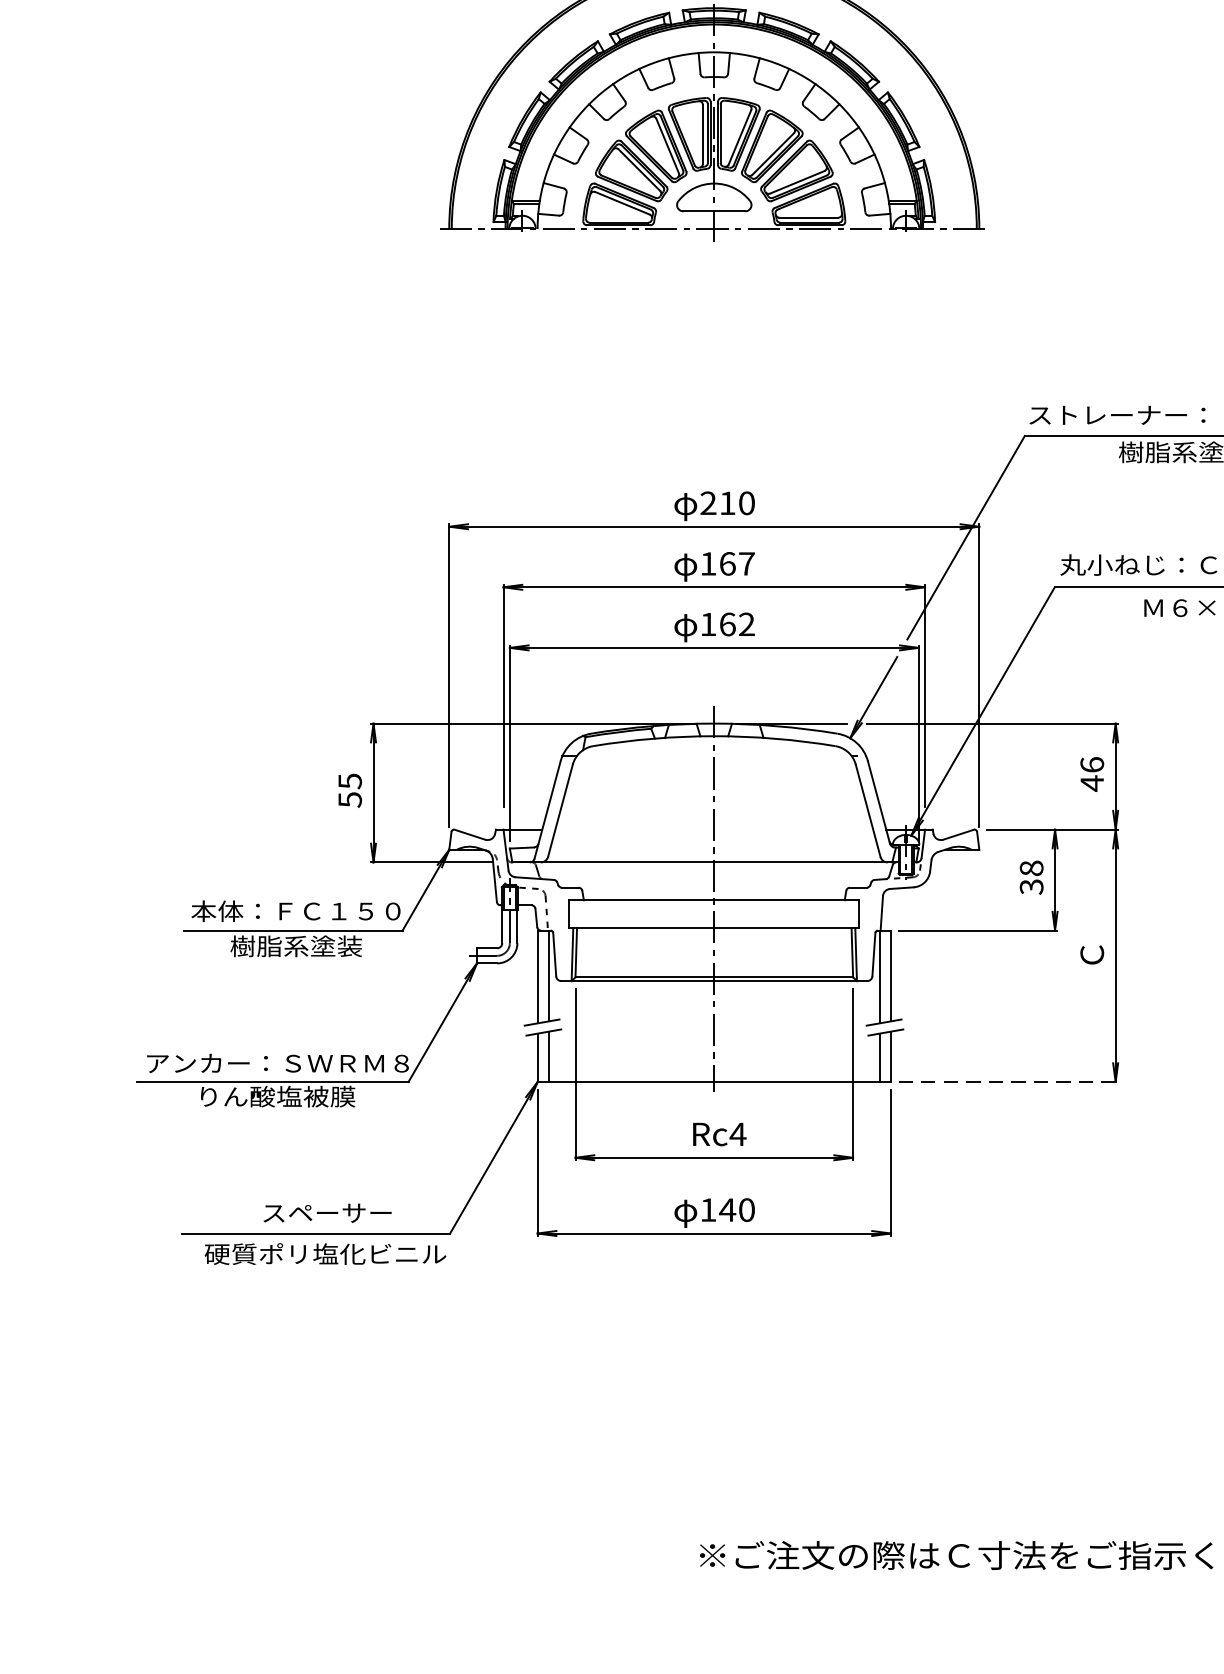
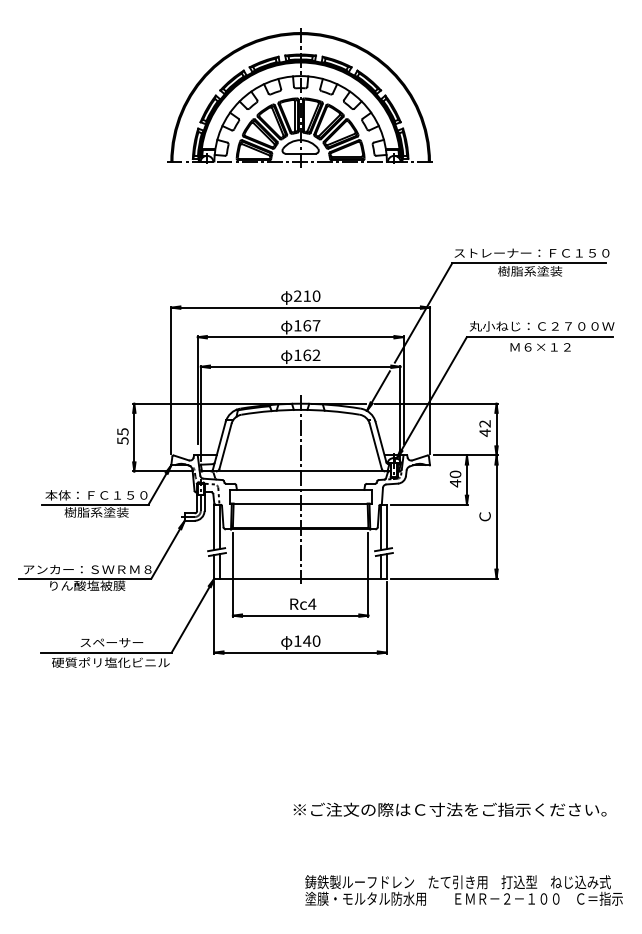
text: (1090, 764) -> (484, 423), 46 -> 42
text: (1031, 876) -> (455, 478), 38 -> 40
line: (1009, 1081) -> (444, 578), dashed -> solid

